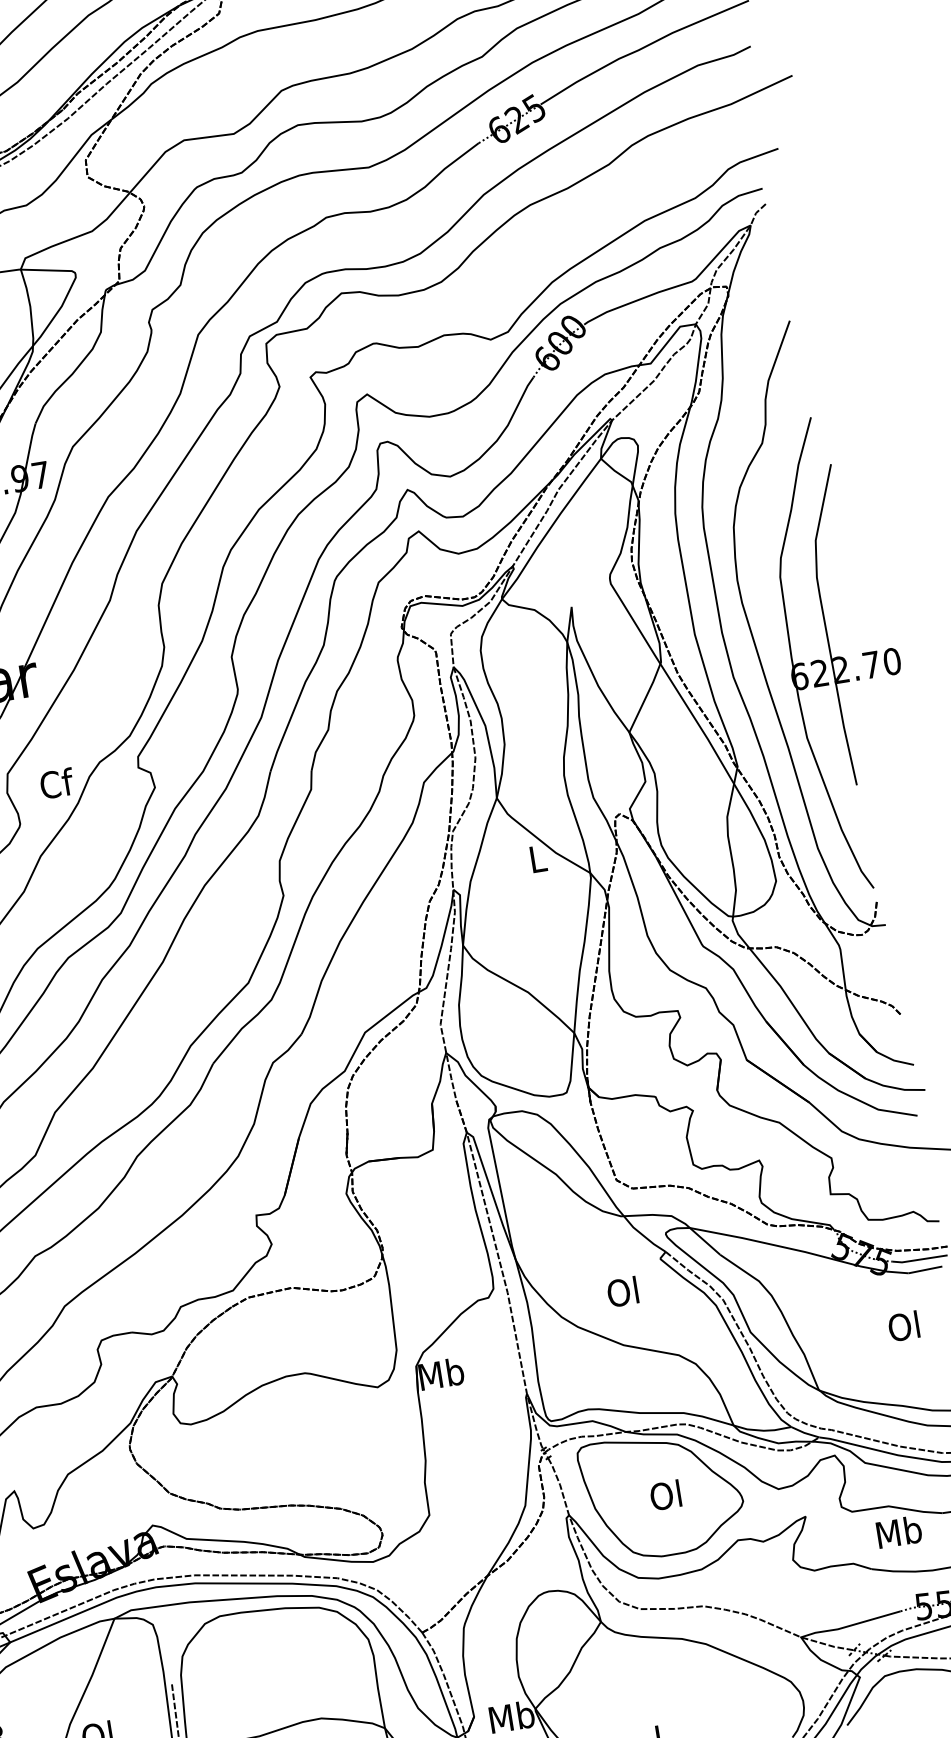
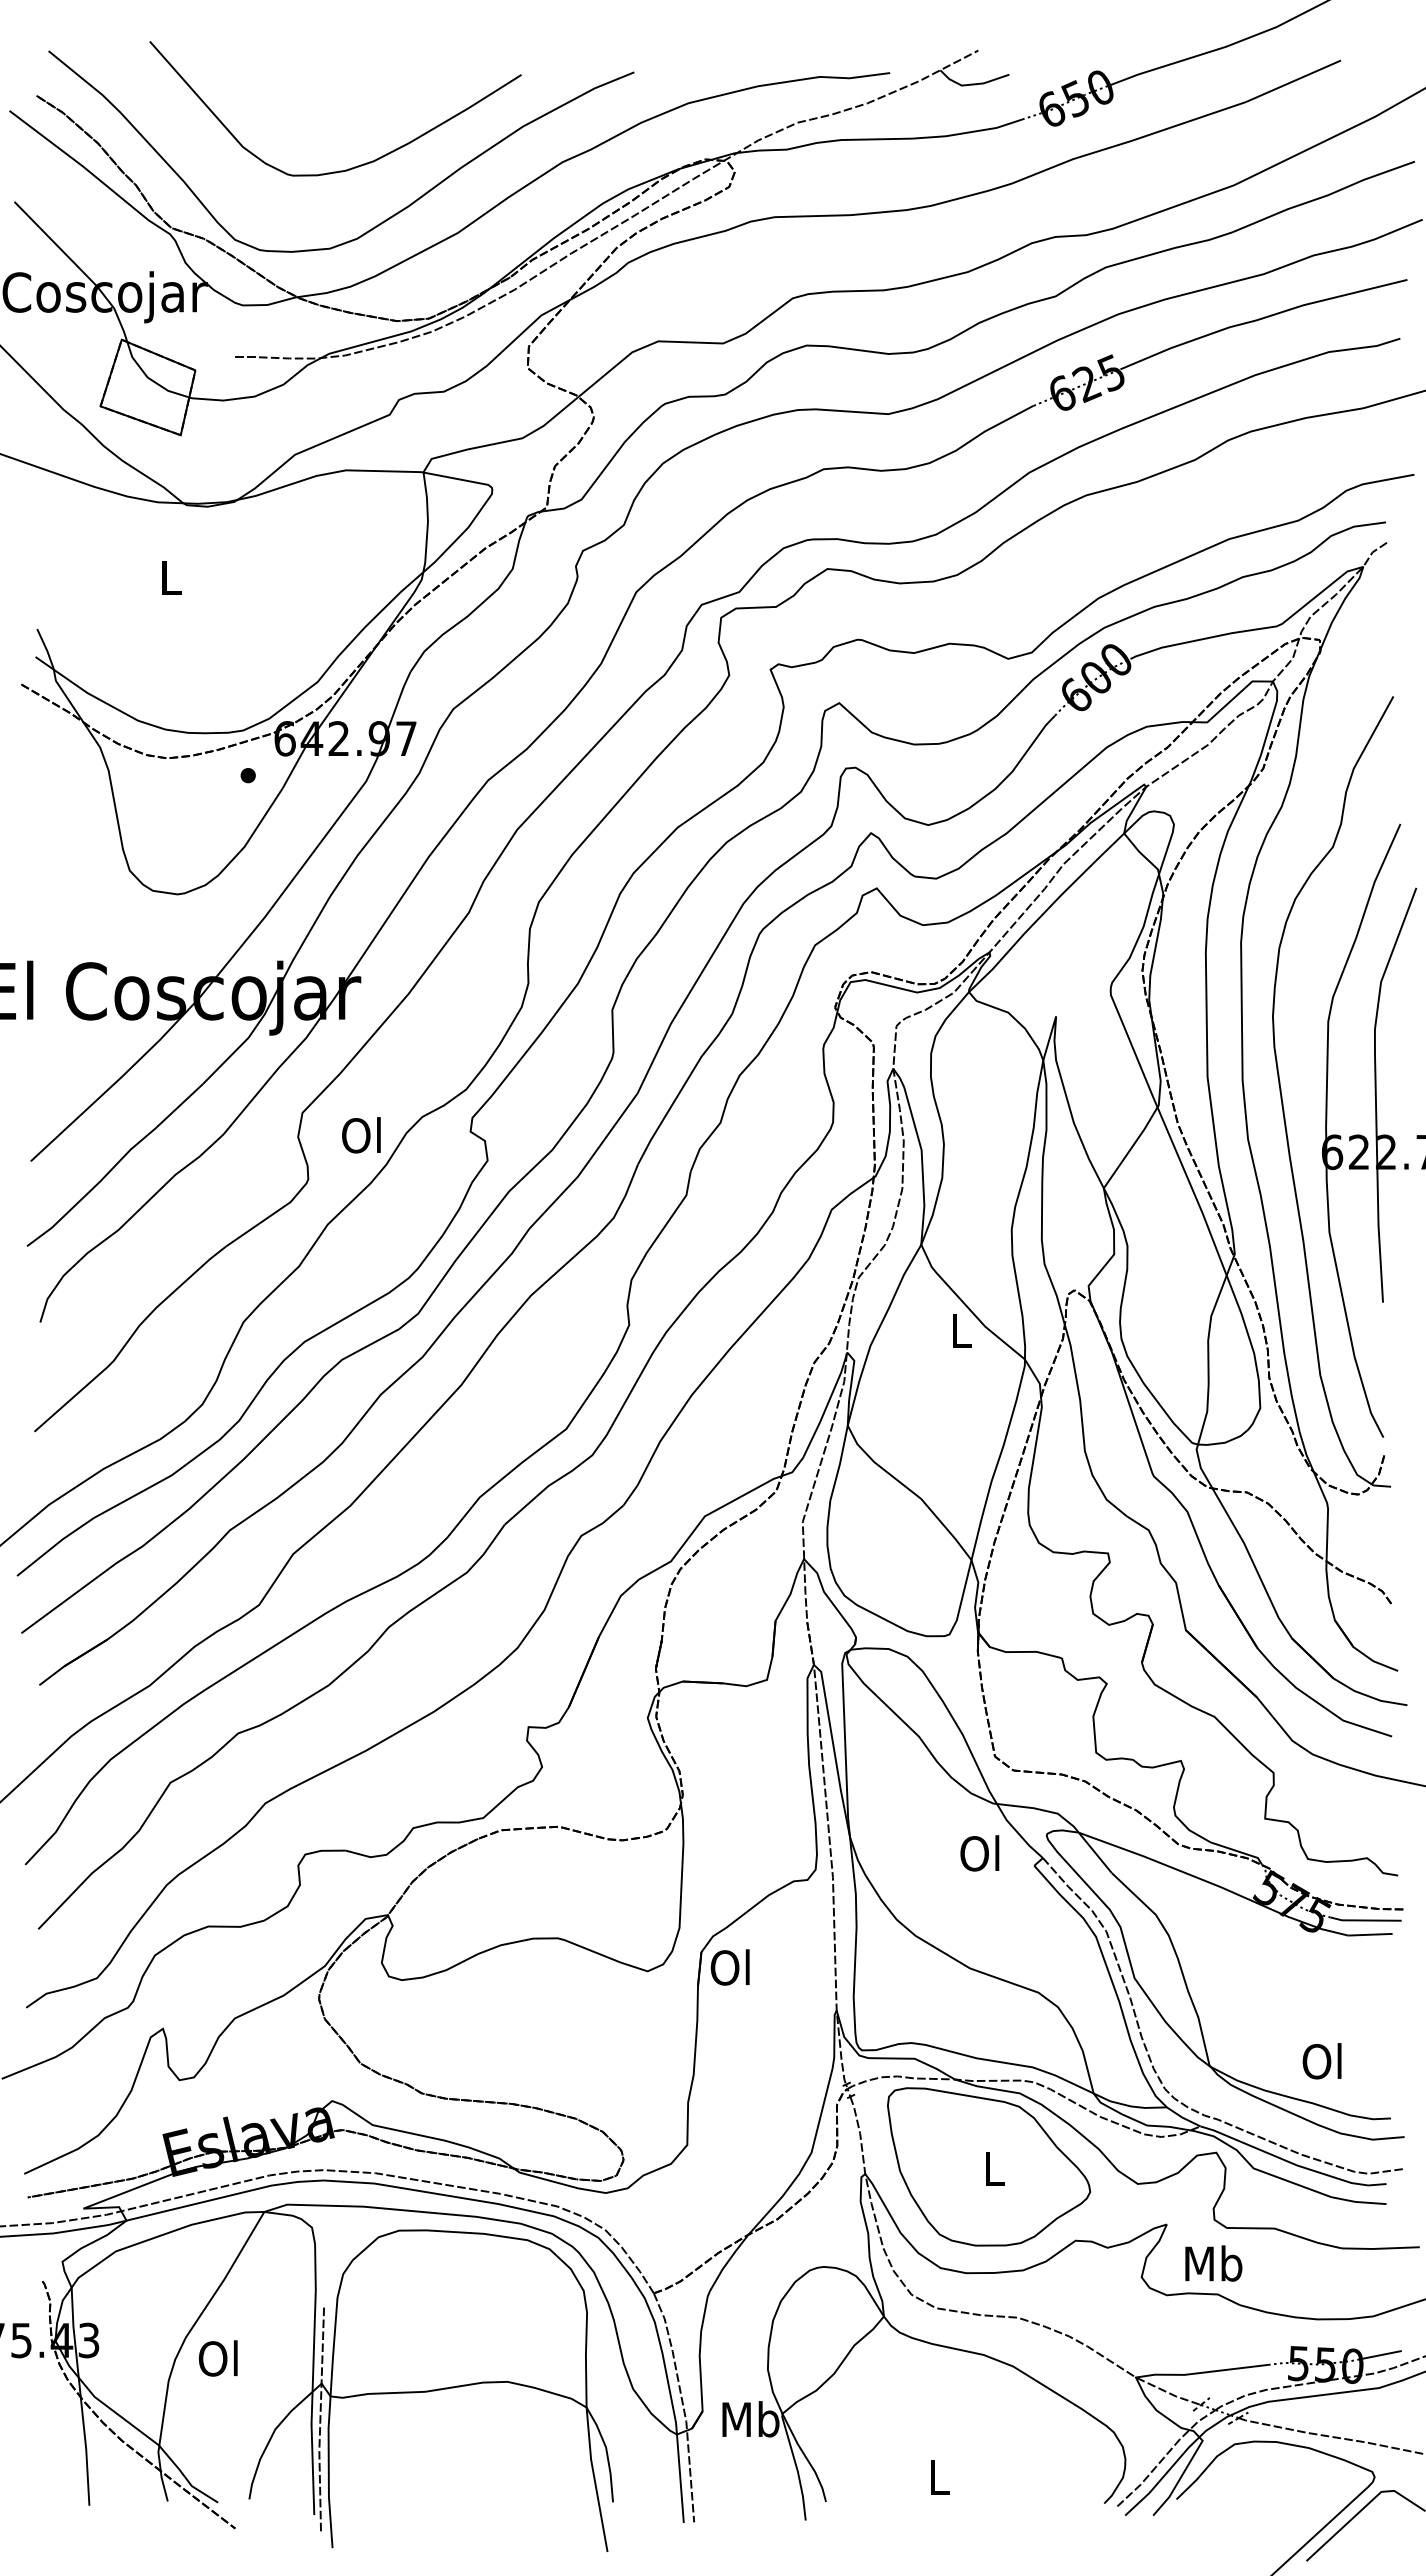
text: (57, 783) -> (363, 1135), Cf -> Ol
text: (622, 1292) -> (979, 1853), moved
text: (903, 1326) -> (1321, 2061), moved
text: (441, 1374) -> (731, 1967), Mb -> Ol
text: (665, 1495) -> (992, 2168), Ol -> L
text: (898, 1532) -> (1213, 2263), moved

